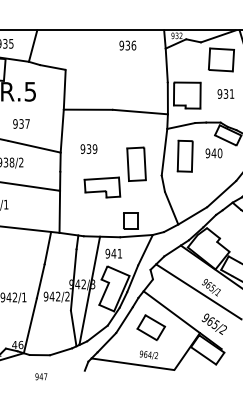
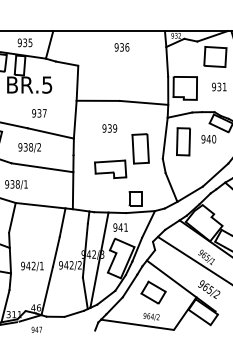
text: (127, 45) -> (121, 47), moved
text: (88, 149) -> (109, 128), moved
text: (40, 376) -> (36, 329), moved

